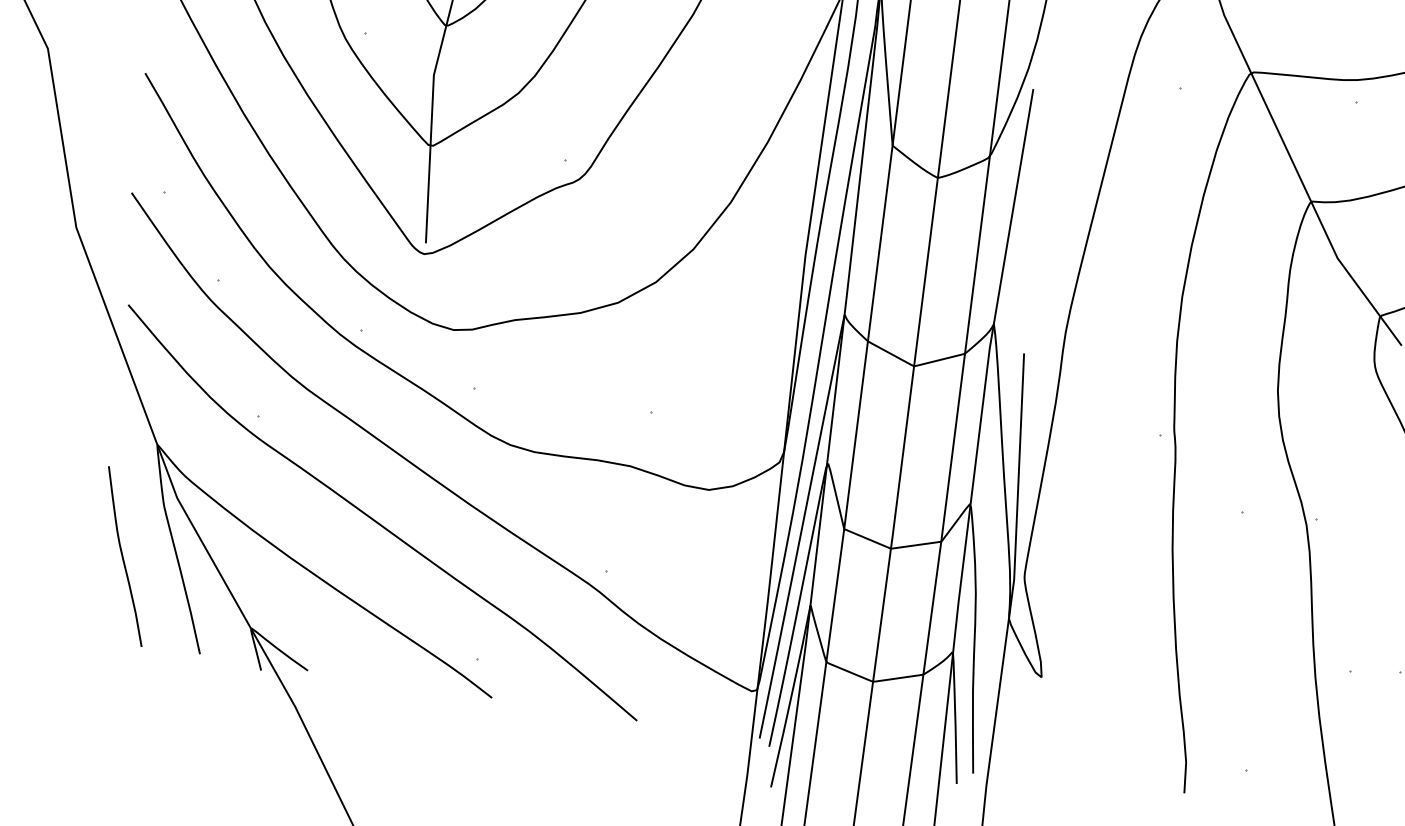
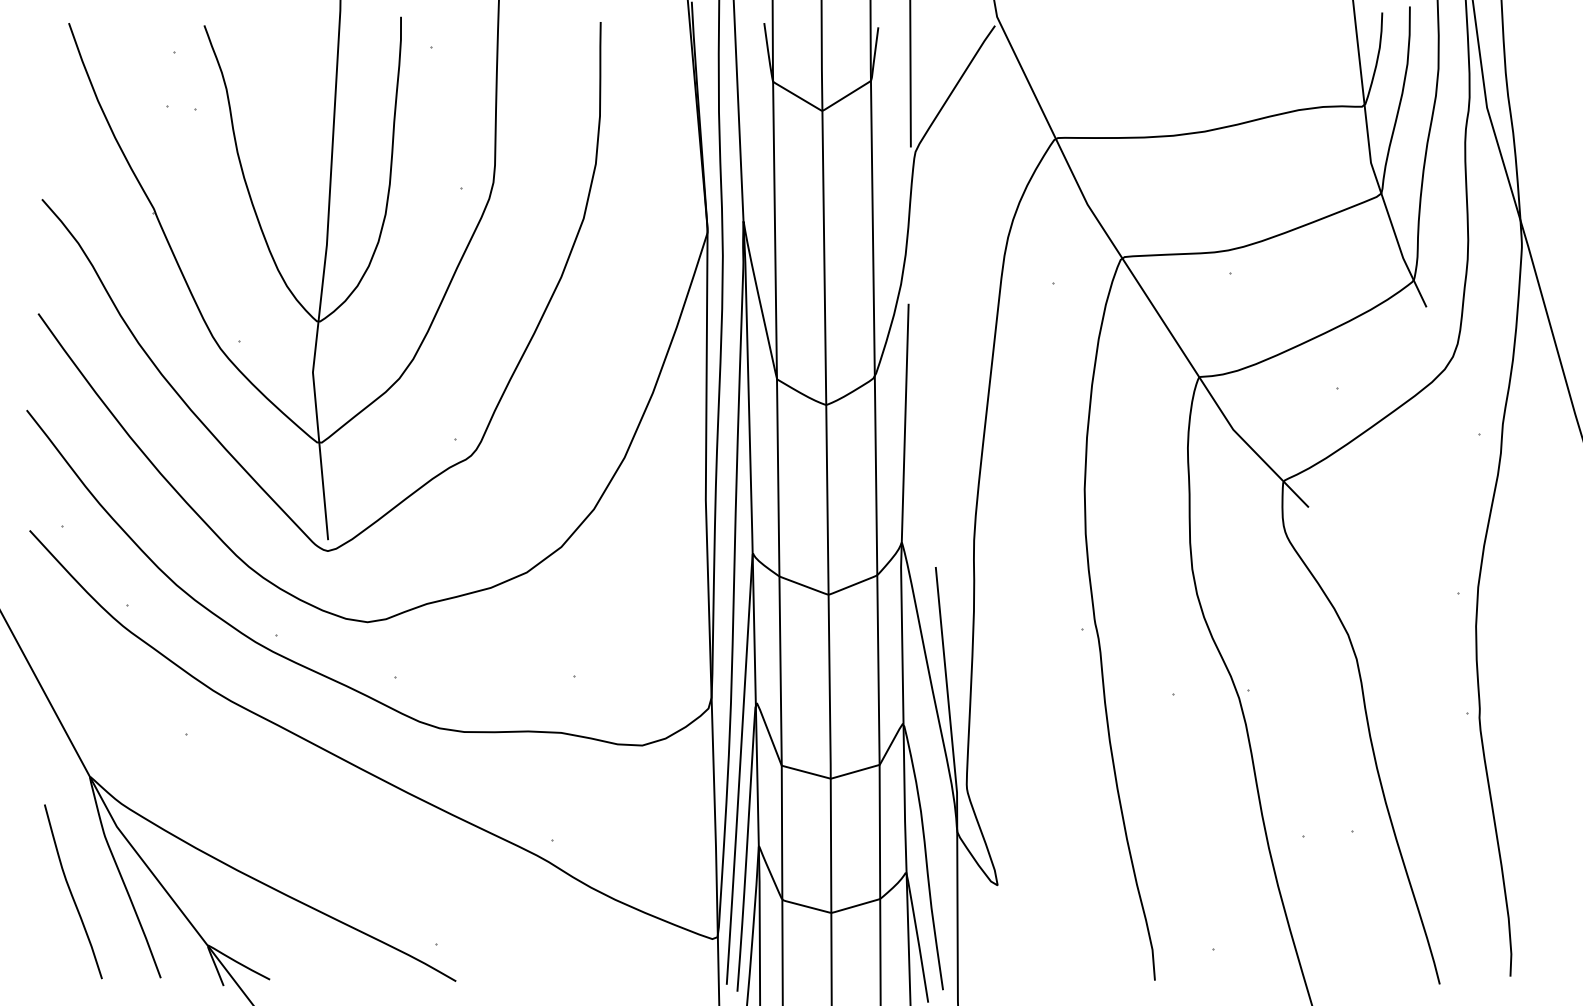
curve: (377, 521) -> (318, 822), removed

